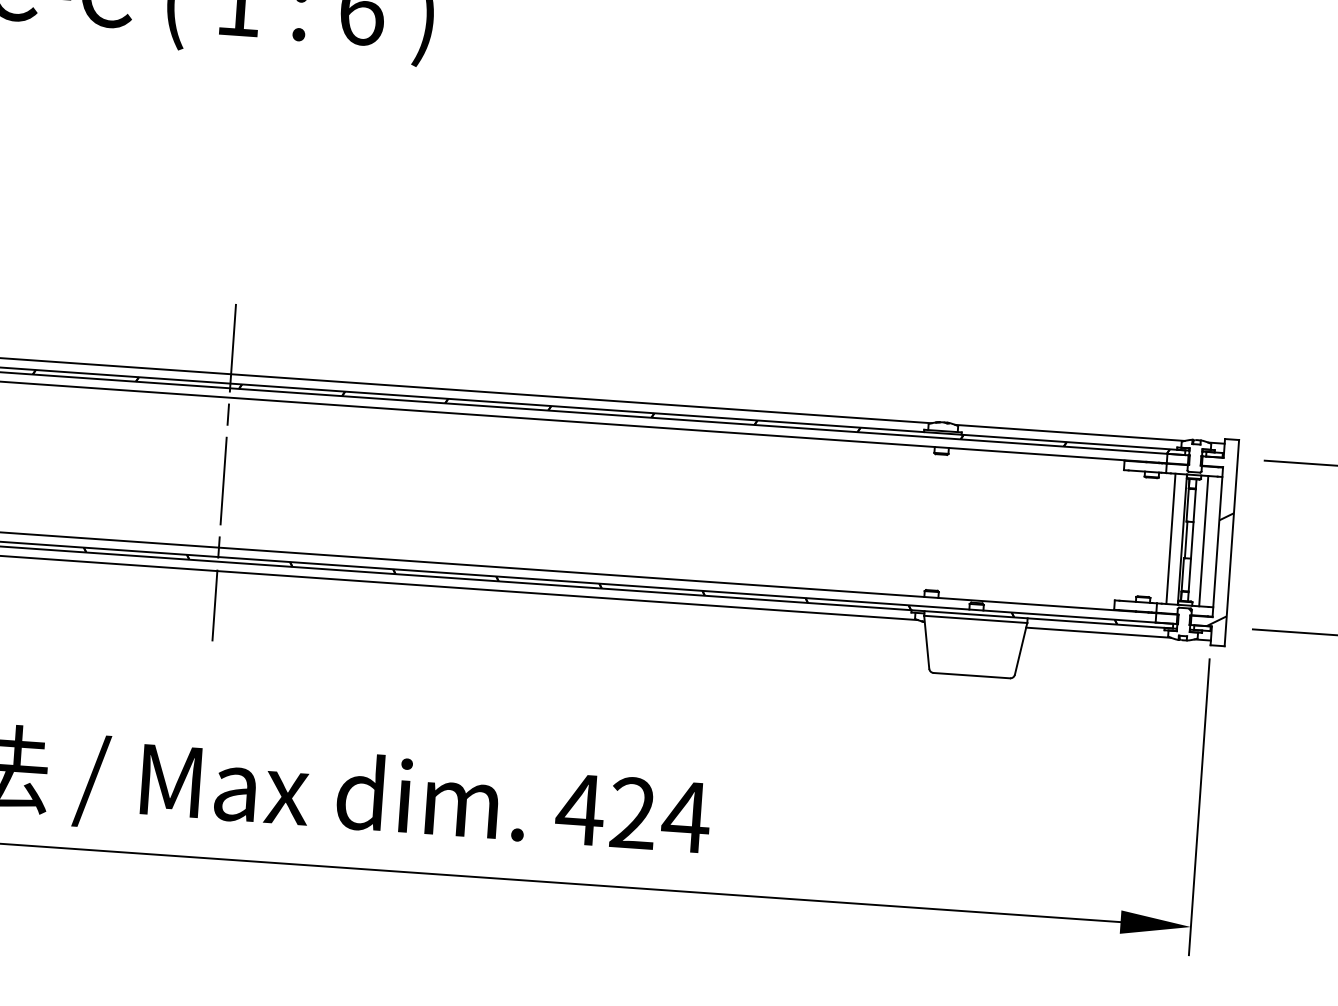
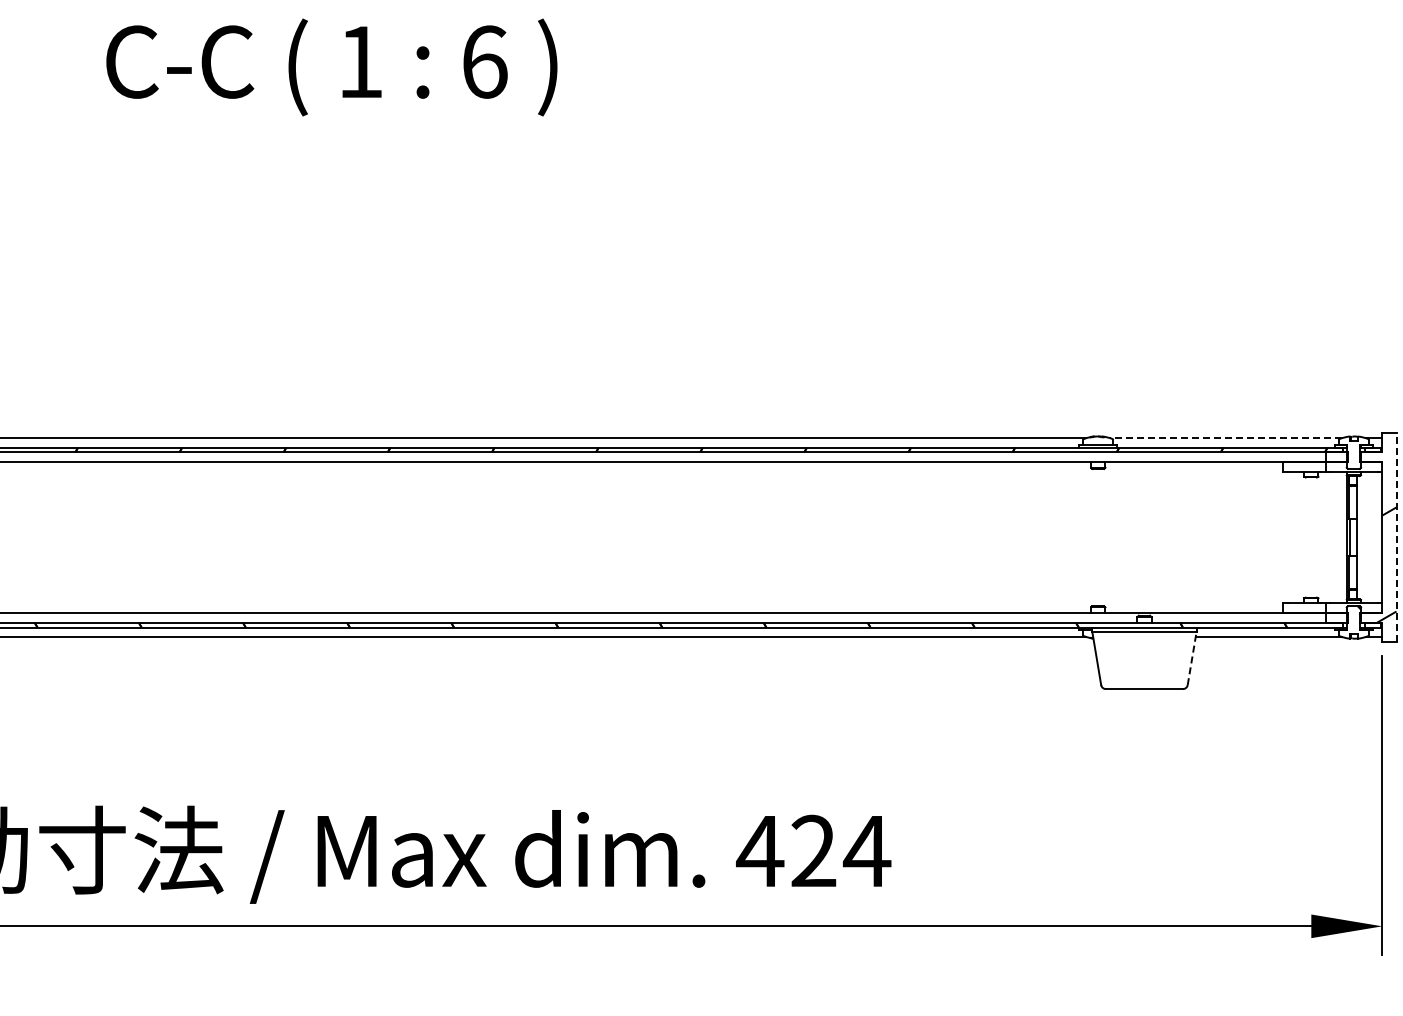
line: (1070, 433) -> (1226, 438), solid -> dashed
line: (223, 472) -> (378, 537), removed
line: (1170, 538) -> (1334, 537), removed
line: (1204, 541) -> (1368, 537), removed
line: (1231, 543) -> (1396, 537), solid -> dashed
line: (1021, 648) -> (1192, 658), solid -> dashed

